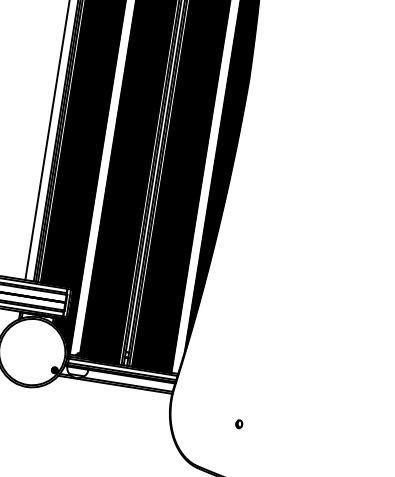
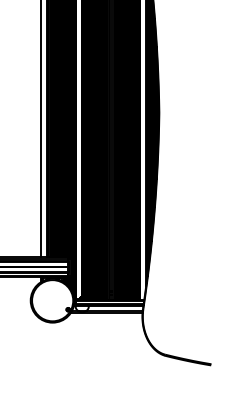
part: (239, 423) -> (186, 324), removed

